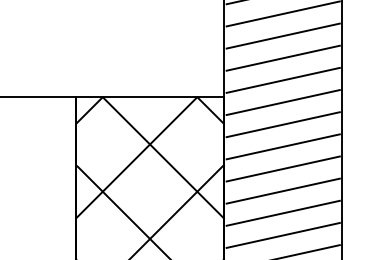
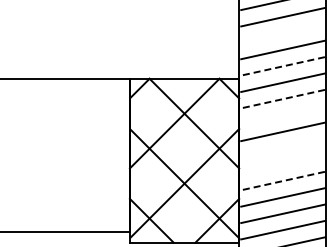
line: (282, 35) -> (282, 33), removed
line: (283, 80) -> (283, 66), solid -> dashed
line: (283, 125) -> (283, 99), solid -> dashed
line: (282, 146) -> (282, 115), removed
line: (282, 191) -> (282, 148), removed
line: (282, 213) -> (282, 164), removed
line: (283, 236) -> (283, 181), solid -> dashed

